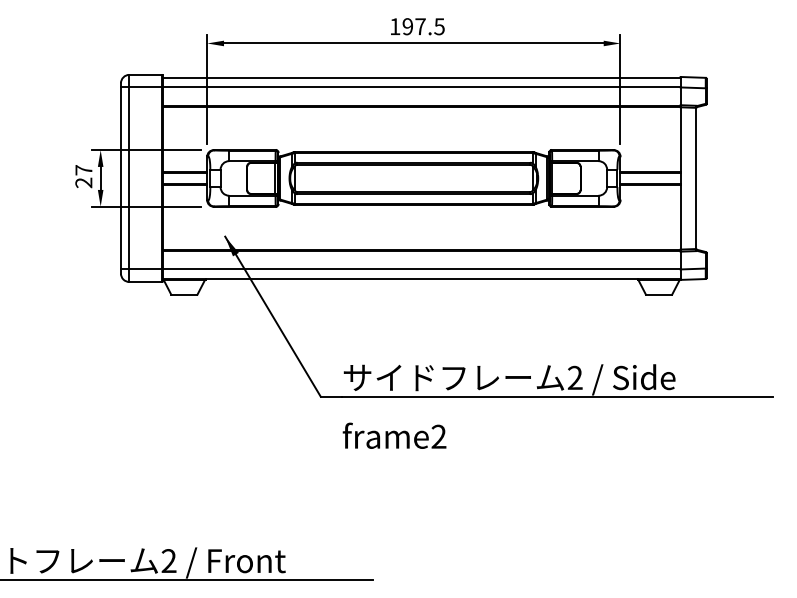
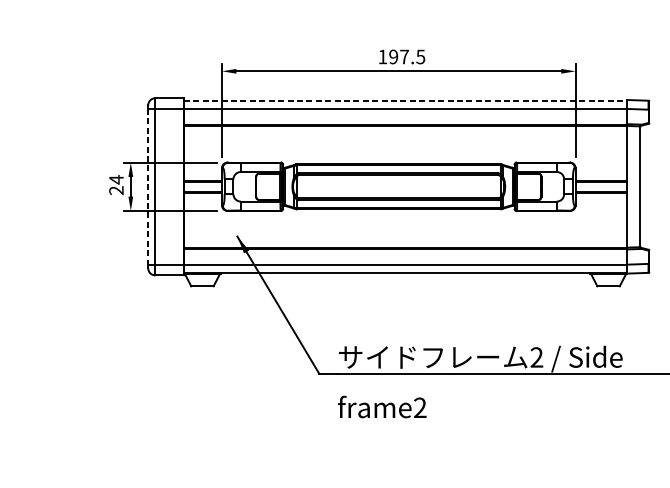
line: (421, 78) -> (405, 101), solid -> dashed
text: (83, 169) -> (116, 179), 27 -> 24
line: (120, 178) -> (147, 186), solid -> dashed

